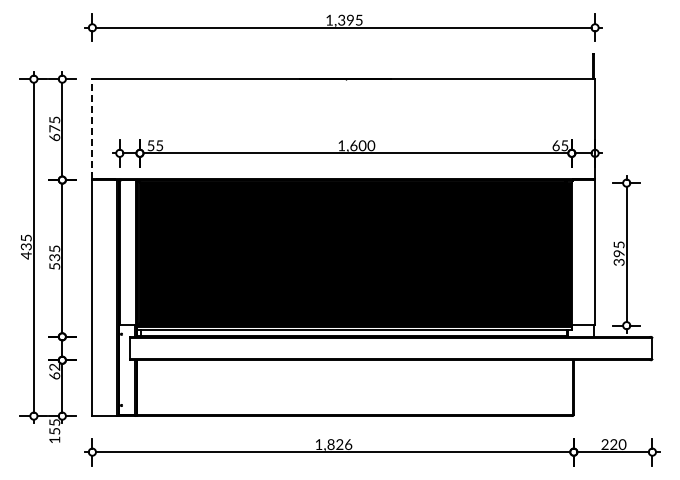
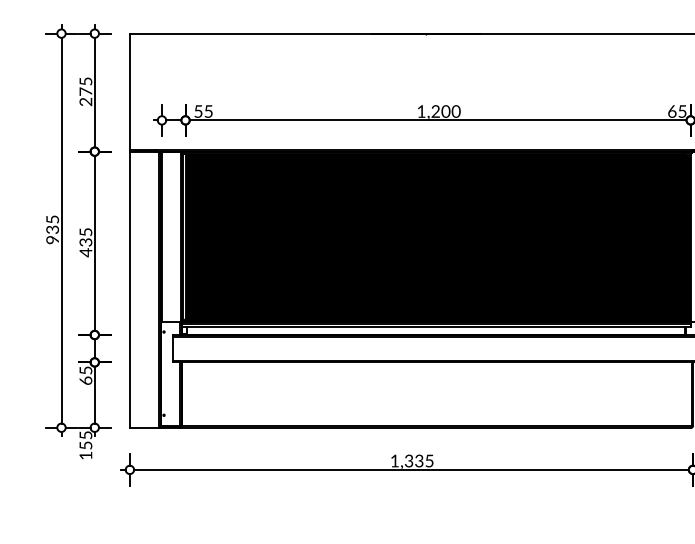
line: (92, 128) -> (130, 91), dashed -> solid
text: (54, 137) -> (85, 101), 675 -> 275
text: (353, 145) -> (435, 111), 1,600 -> 1,200
text: (25, 255) -> (51, 239), 435 -> 935
text: (54, 266) -> (85, 252), 535 -> 435
text: (54, 367) -> (85, 370), 62 -> 65
text: (339, 444) -> (418, 460), 1,826 -> 1,335

